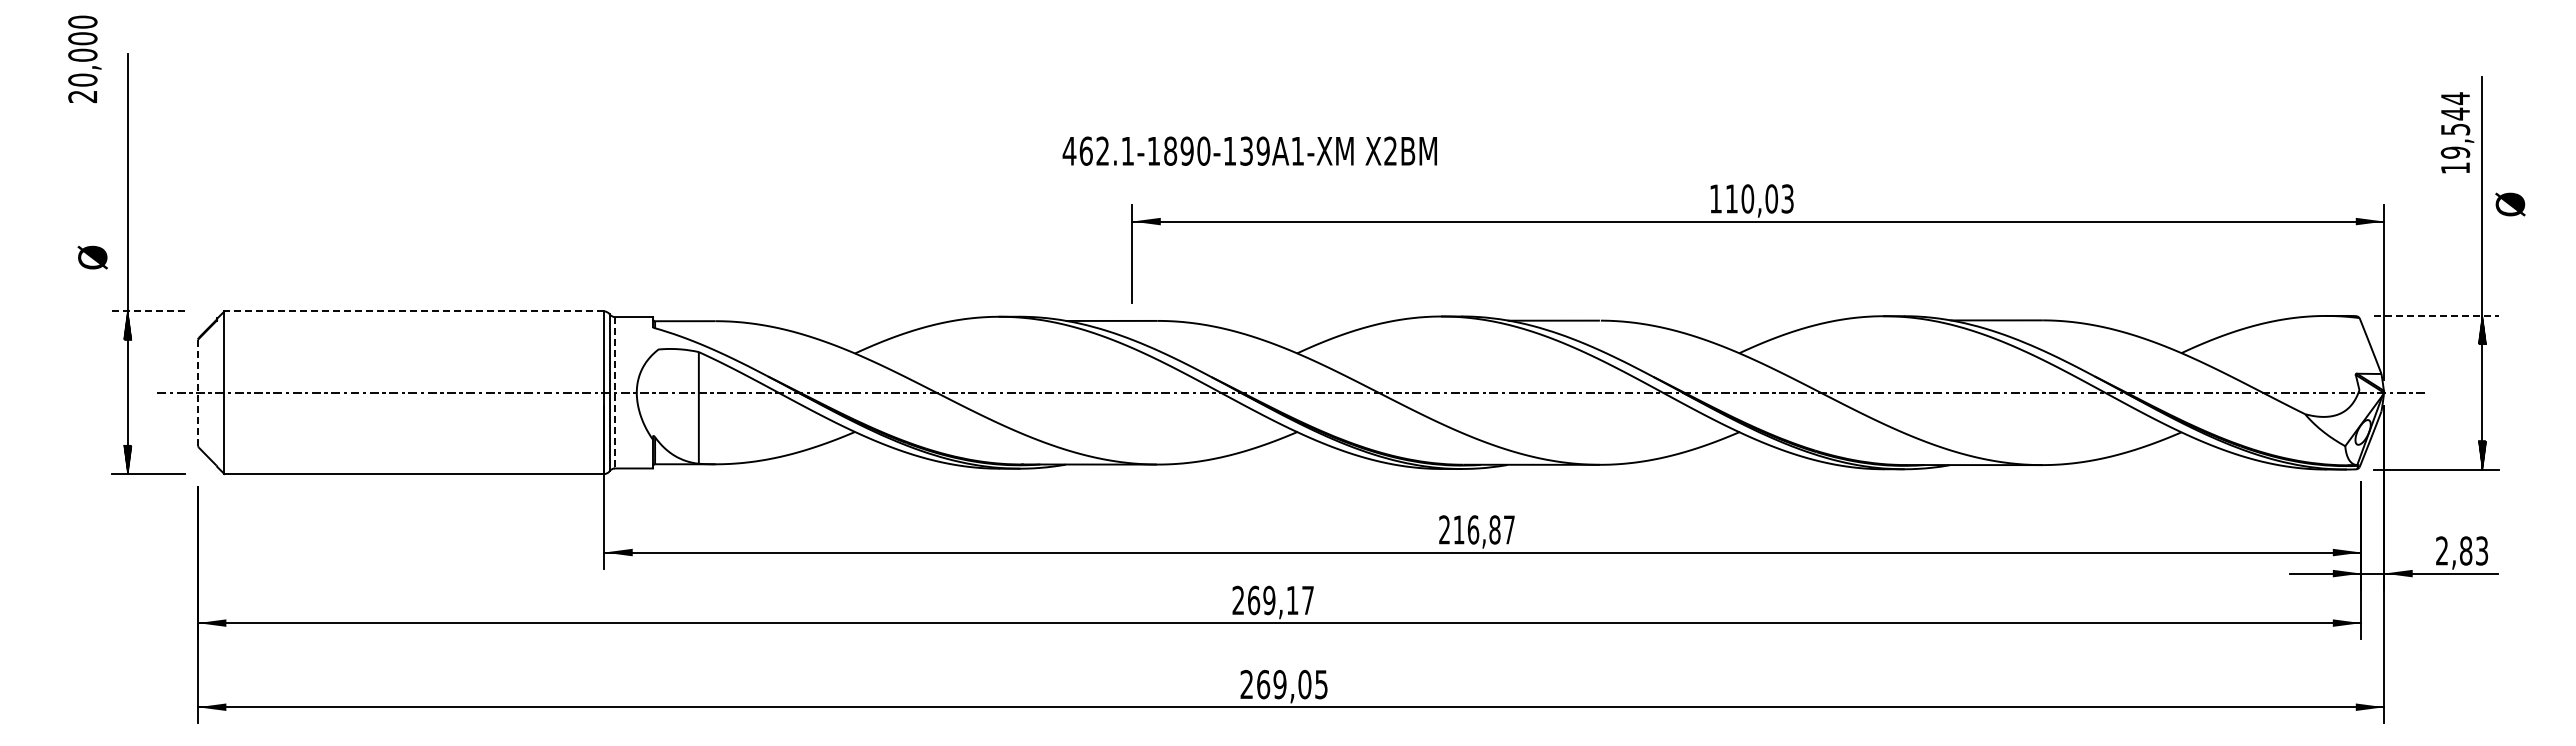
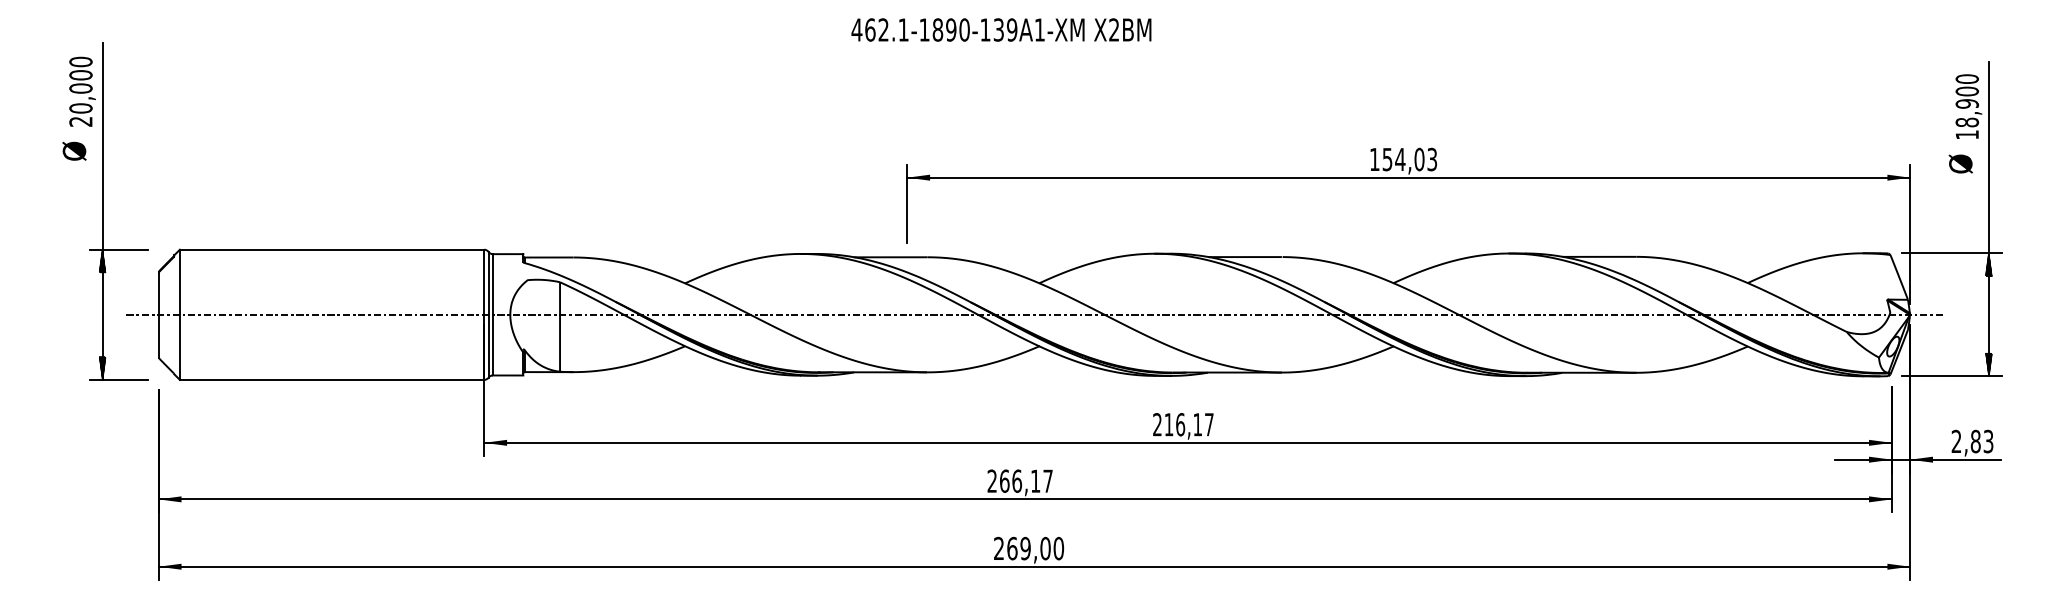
text: (84, 59) -> (82, 91), moved
text: (2455, 125) -> (1967, 100), 19,544 -> 18,900
text: (1249, 150) -> (1001, 29), moved
text: (1739, 198) -> (1393, 159), 110,03 -> 154,03
text: (2510, 204) -> (1960, 164), moved
text: (92, 257) -> (74, 151), moved
line: (148, 311) -> (119, 249), dashed -> solid
line: (414, 311) -> (332, 249), dashed -> solid
line: (2436, 315) -> (1952, 252), dashed -> solid
line: (614, 392) -> (492, 314), dashed -> solid
line: (197, 393) -> (158, 315), dashed -> solid
text: (1494, 529) -> (1197, 424), 216,87 -> 216,17
text: (1269, 600) -> (1017, 481), 269,17 -> 266,17
text: (1321, 684) -> (1058, 548), 269,05 -> 269,00

